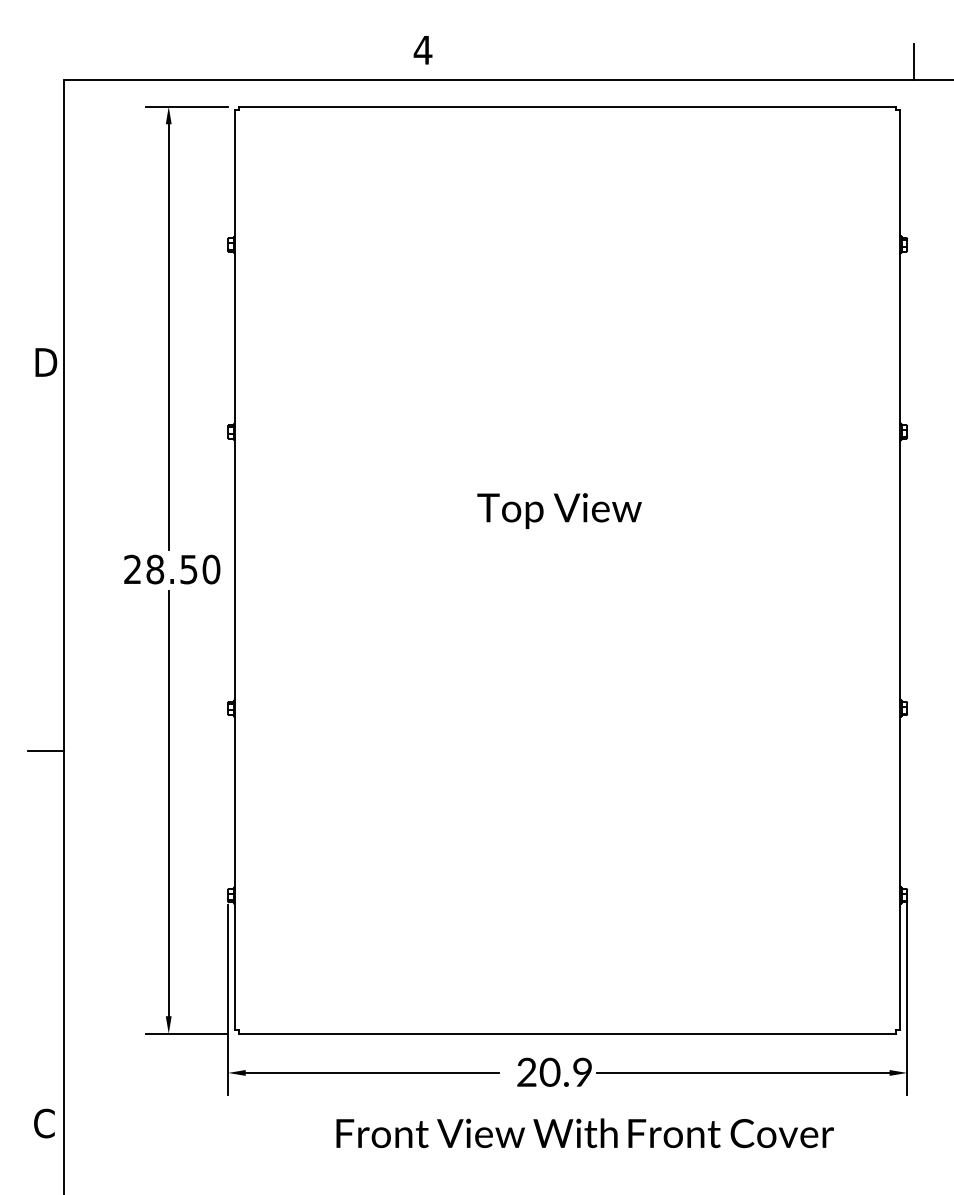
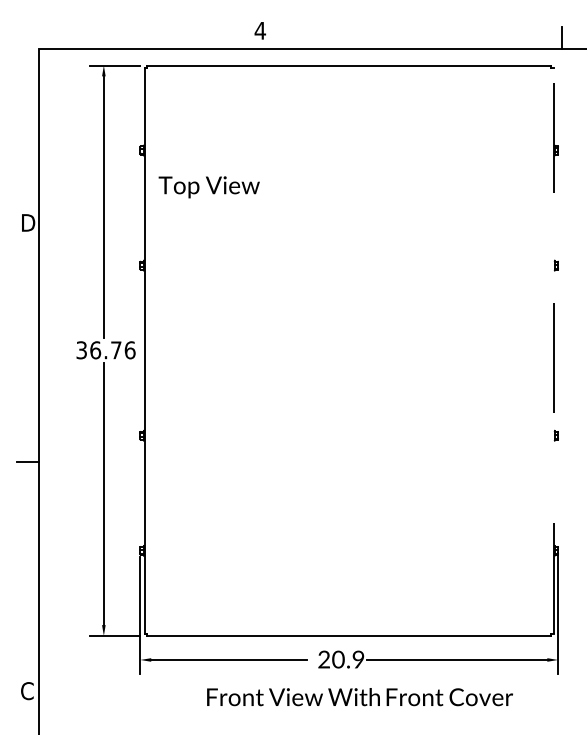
text: (558, 511) -> (208, 187), moved
text: (171, 569) -> (105, 350), 28.50 -> 36.76
line: (899, 569) -> (553, 350), solid -> dashed

